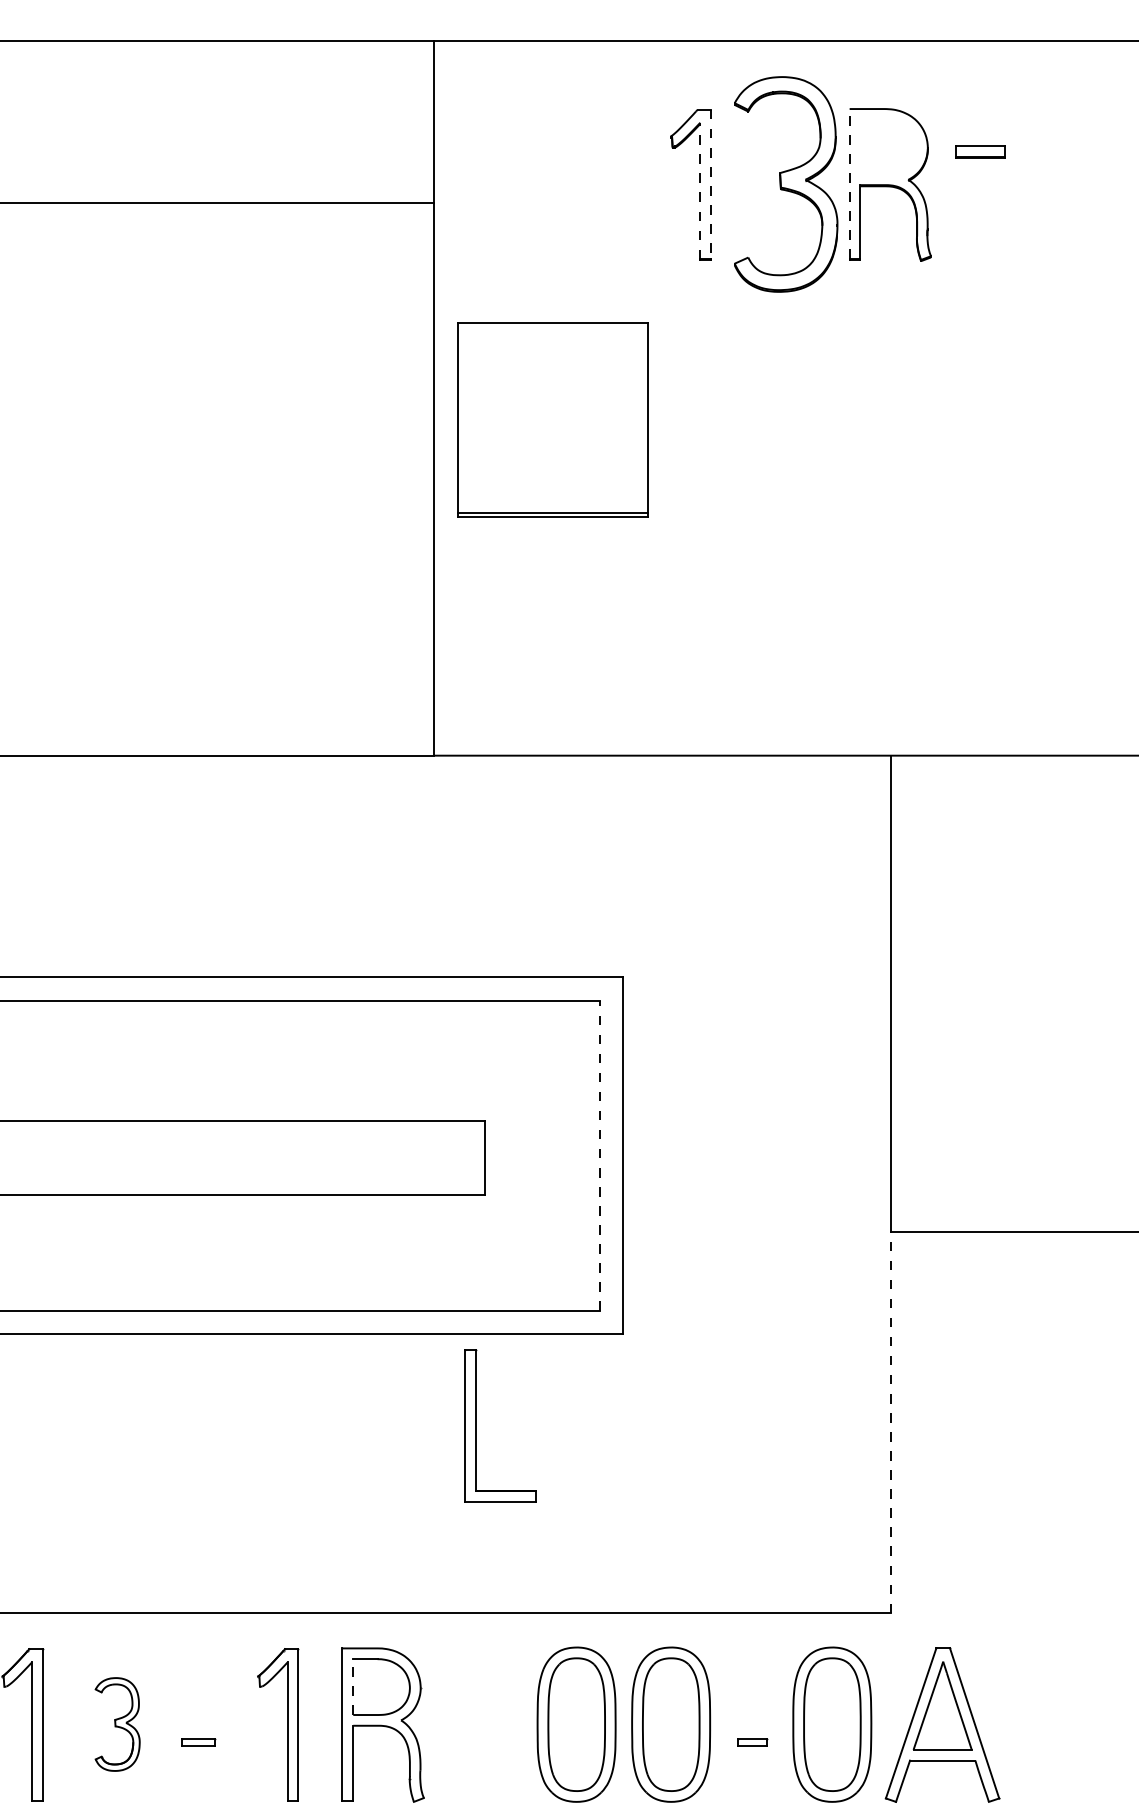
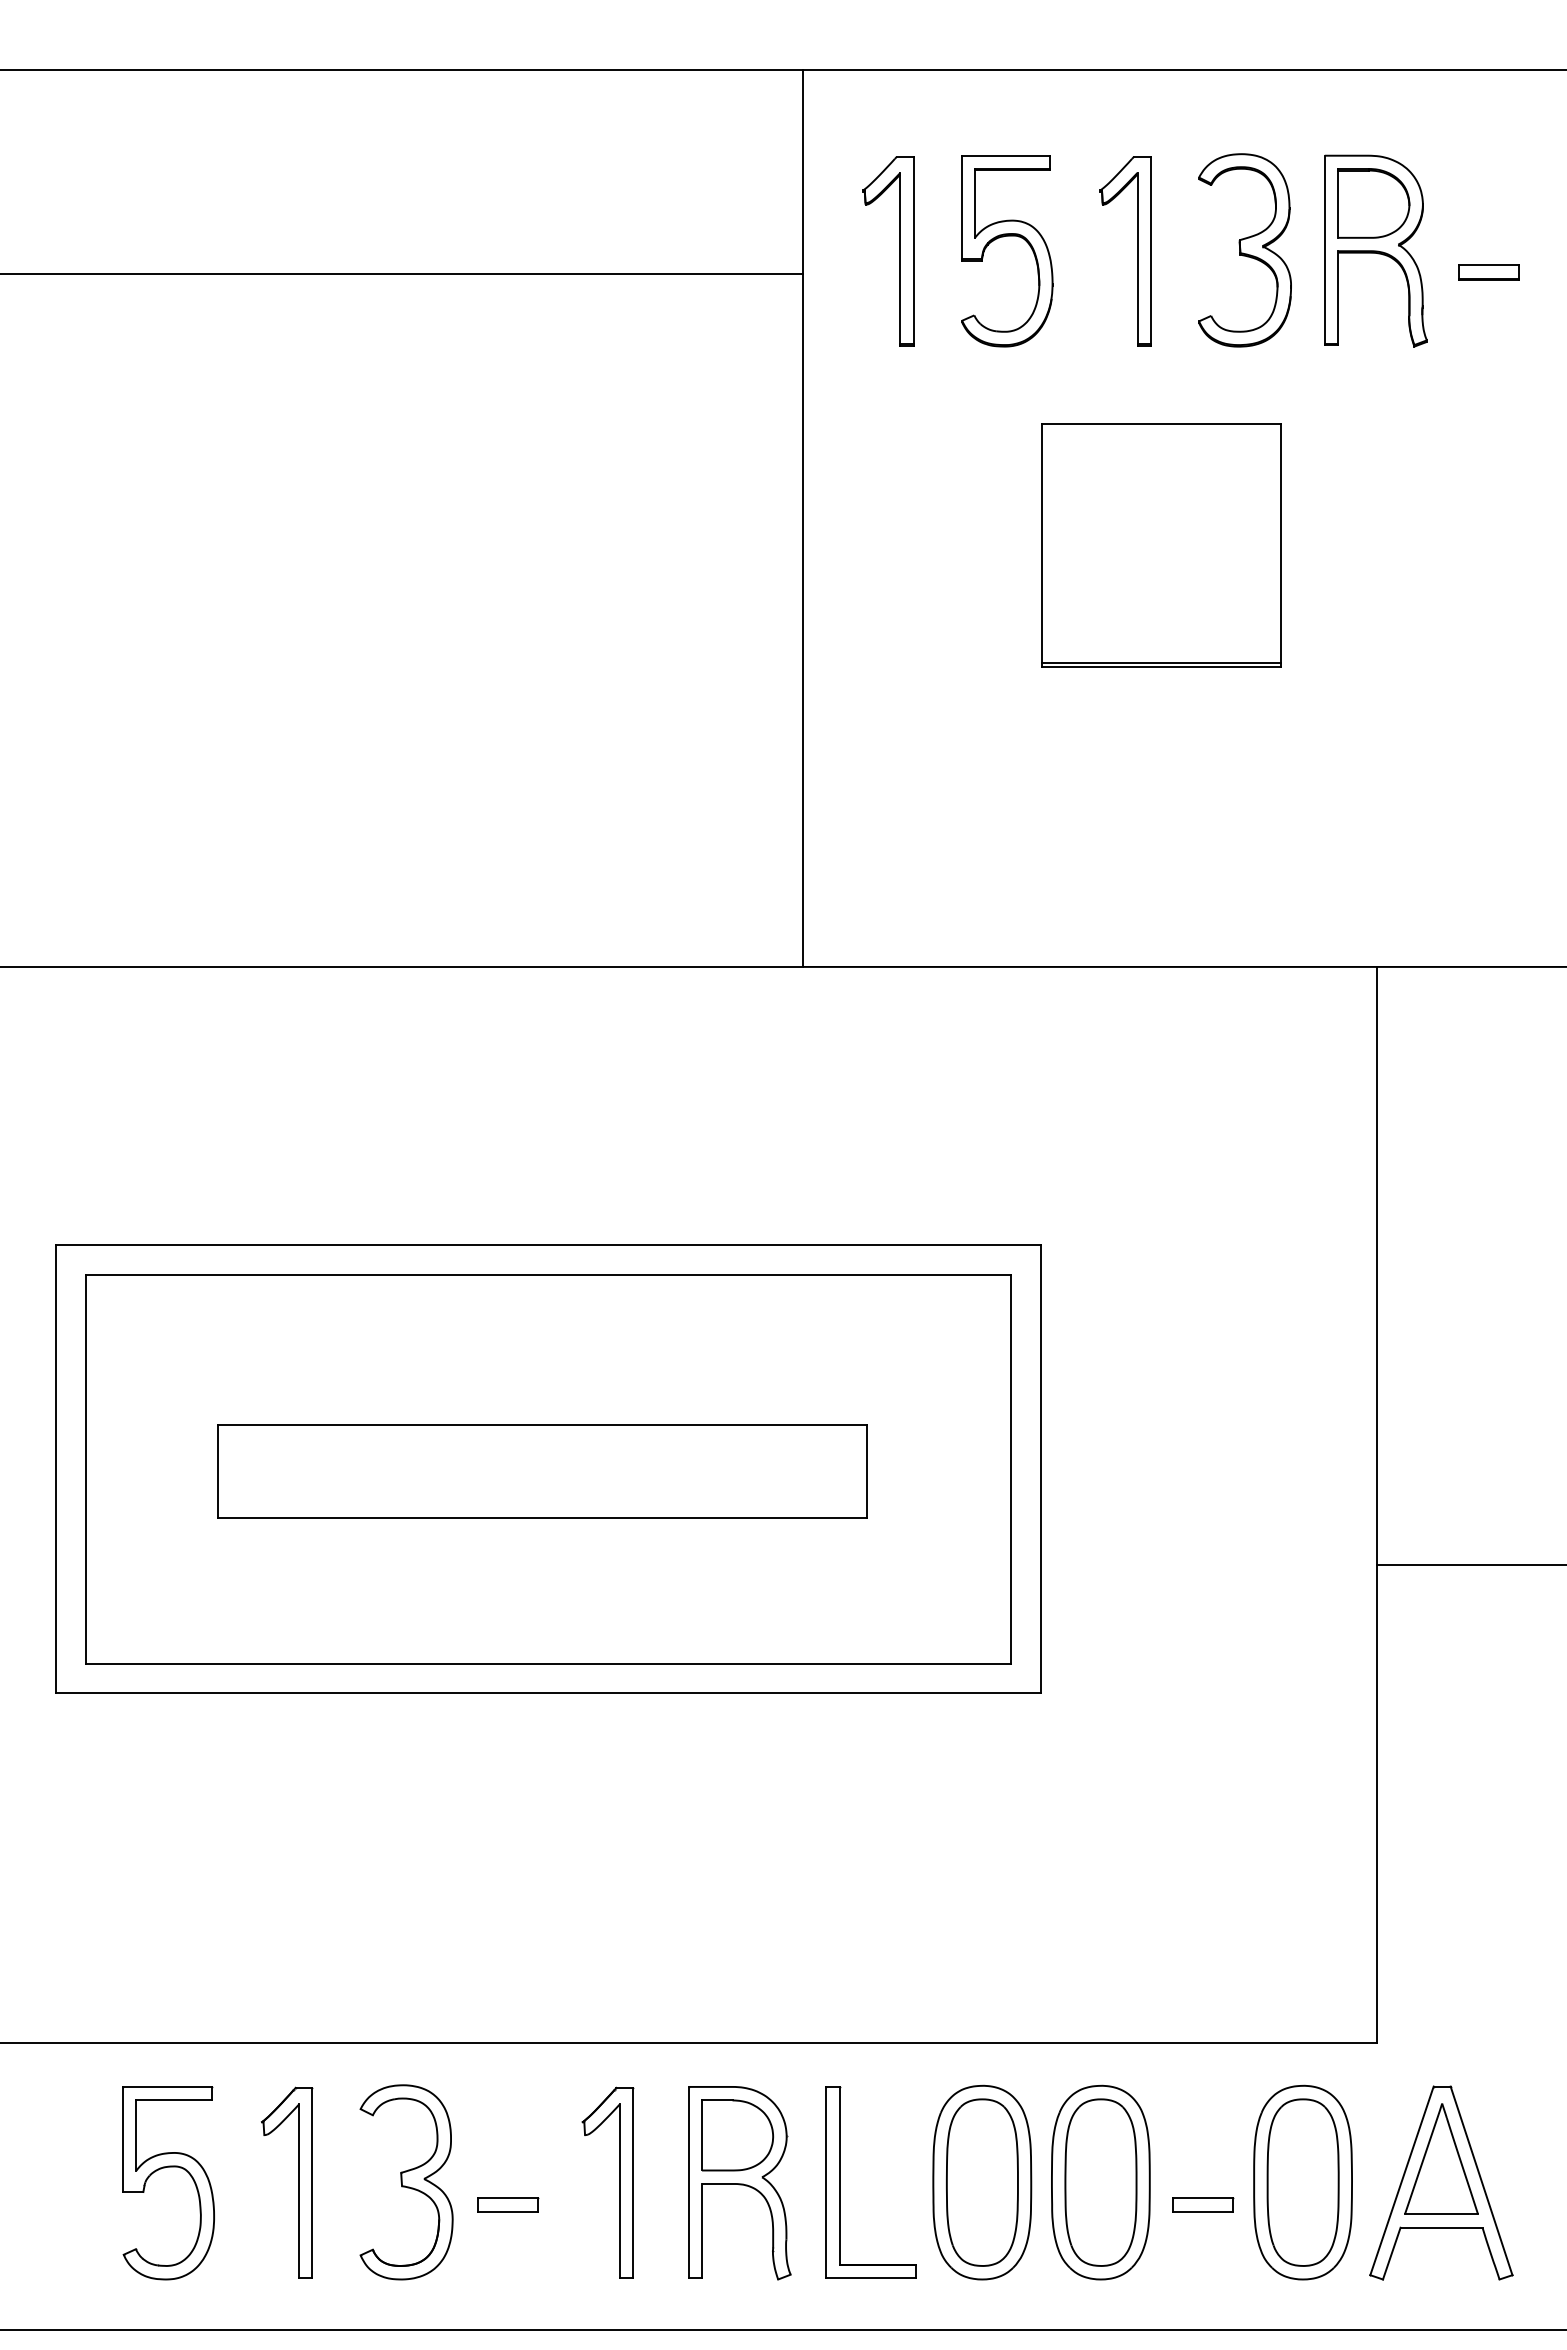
part: (888, 147) -> (1373, 203), added
part: (980, 151) -> (1488, 272), moved
part: (593, 174) -> (1003, 237), added
line: (849, 183) -> (1324, 249), dashed -> solid
line: (710, 184) -> (1150, 250), dashed -> solid
part: (785, 184) -> (1244, 250), size x0.71
part: (510, 185) -> (899, 251), added
line: (700, 190) -> (1137, 258), dashed -> solid
part: (552, 419) -> (1161, 545), moved
line: (599, 1155) -> (1011, 1468), dashed -> solid
line: (890, 1422) -> (1376, 1803), dashed -> solid
part: (476, 1425) -> (840, 2182), moved
line: (353, 1686) -> (702, 2134), dashed -> solid
part: (117, 1724) -> (406, 2182), size x1.67
part: (198, 1742) -> (508, 2204), size x1.43
part: (752, 1742) -> (1203, 2204), size x1.67

